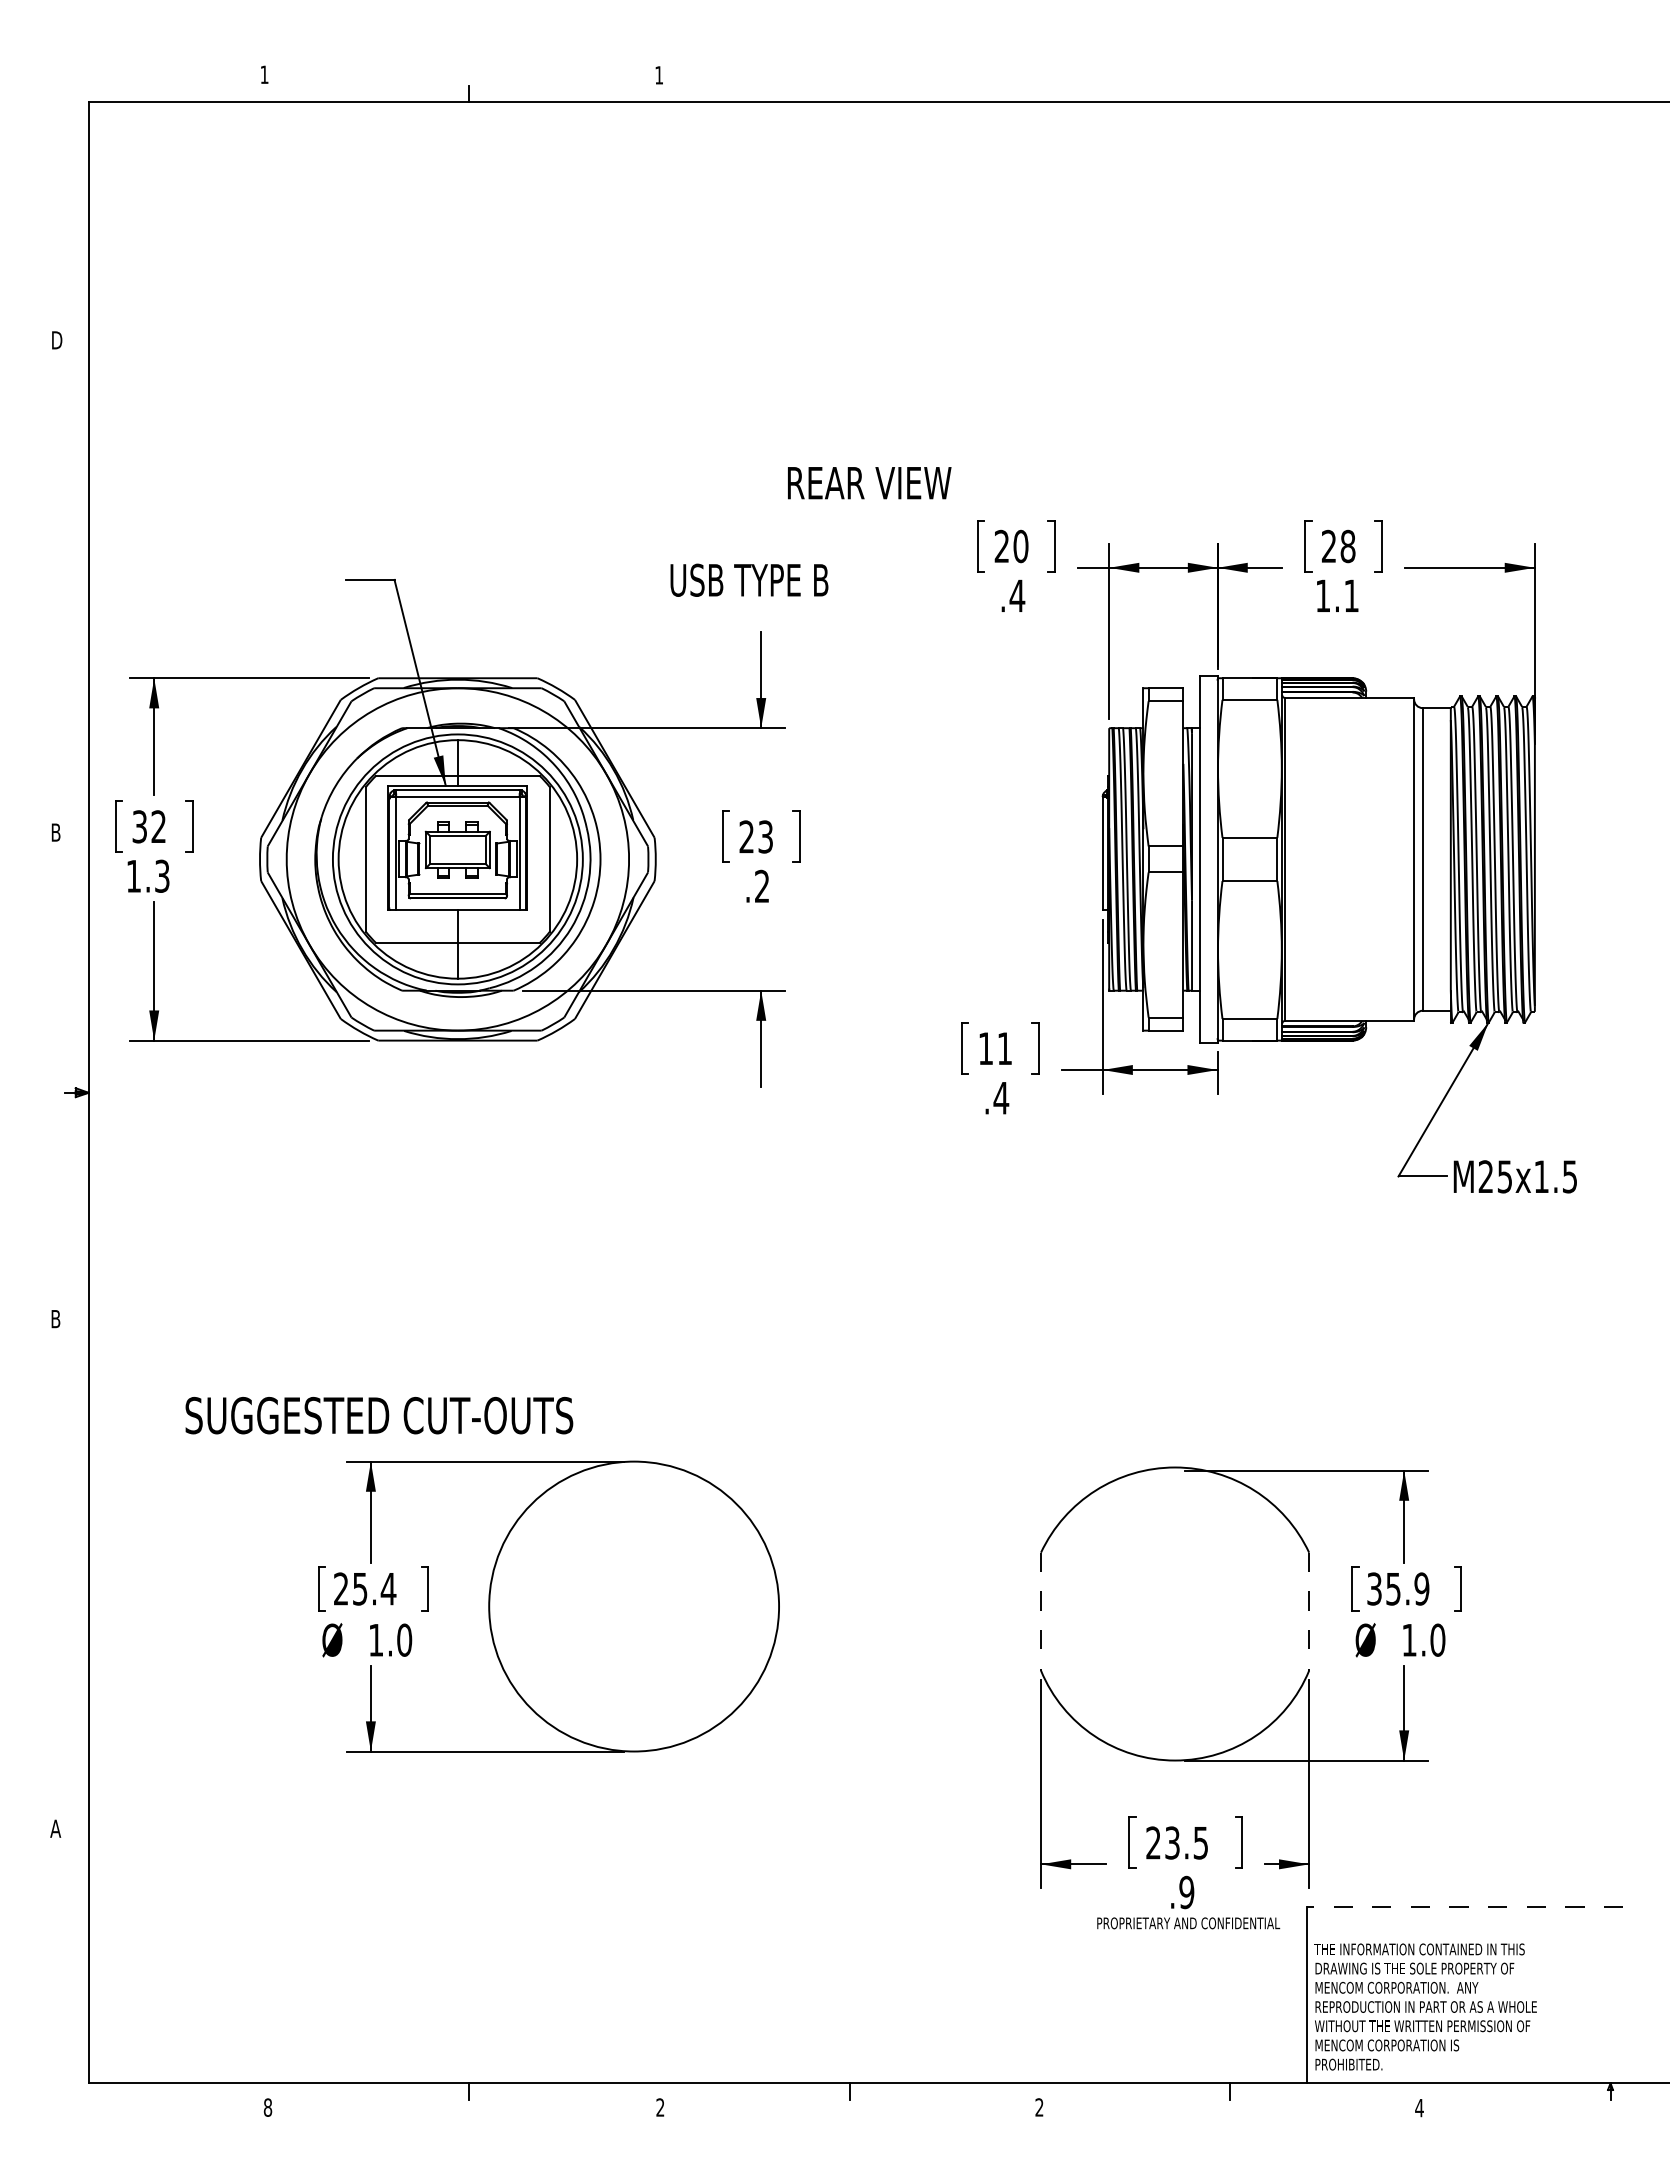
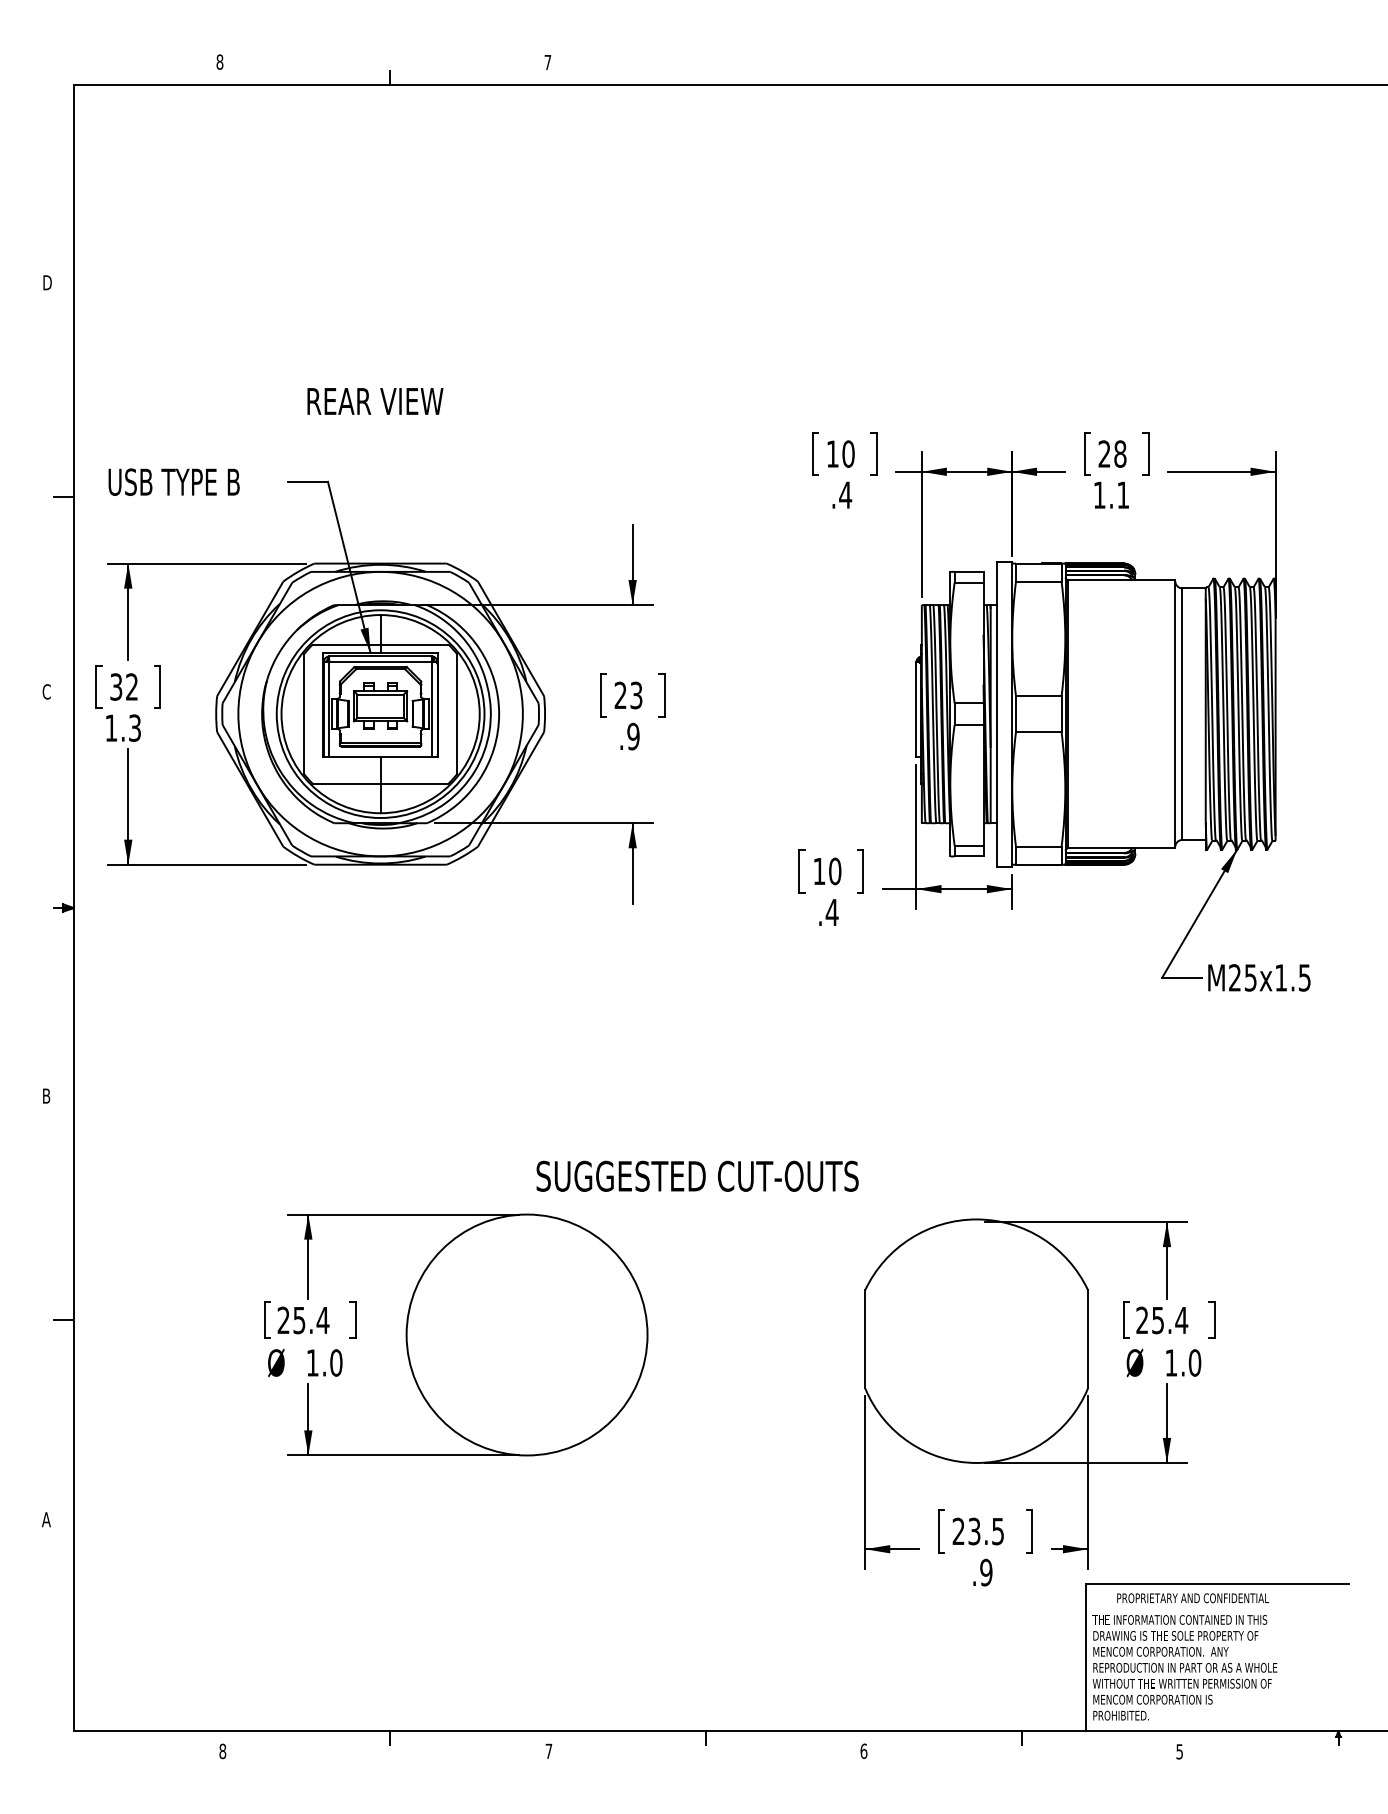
text: (264, 74) -> (219, 61), 1 -> 8
text: (659, 75) -> (548, 62), 1 -> 7
text: (869, 483) -> (375, 401), moved
text: (1001, 545) -> (832, 453), 20 -> 10
text: (749, 579) -> (174, 481), moved
line: (76, 597) -> (63, 496), added
text: (55, 832) -> (46, 691), B -> C
text: (761, 886) -> (632, 736), .2 -> .9
text: (1004, 1048) -> (834, 871), 11 -> 10
text: (379, 1415) -> (697, 1176), moved
line: (76, 1588) -> (63, 1320), added
text: (1398, 1588) -> (1162, 1320), 35.9 -> 25.4
line: (1041, 1611) -> (865, 1339), dashed -> solid
line: (1309, 1611) -> (1088, 1339), dashed -> solid
line: (1464, 1906) -> (1217, 1584), dashed -> solid
text: (1188, 1923) -> (1193, 1598), moved
text: (660, 2107) -> (548, 1751), 2 -> 7
text: (1039, 2107) -> (863, 1751), 2 -> 6
text: (1419, 2108) -> (1179, 1752), 4 -> 5

